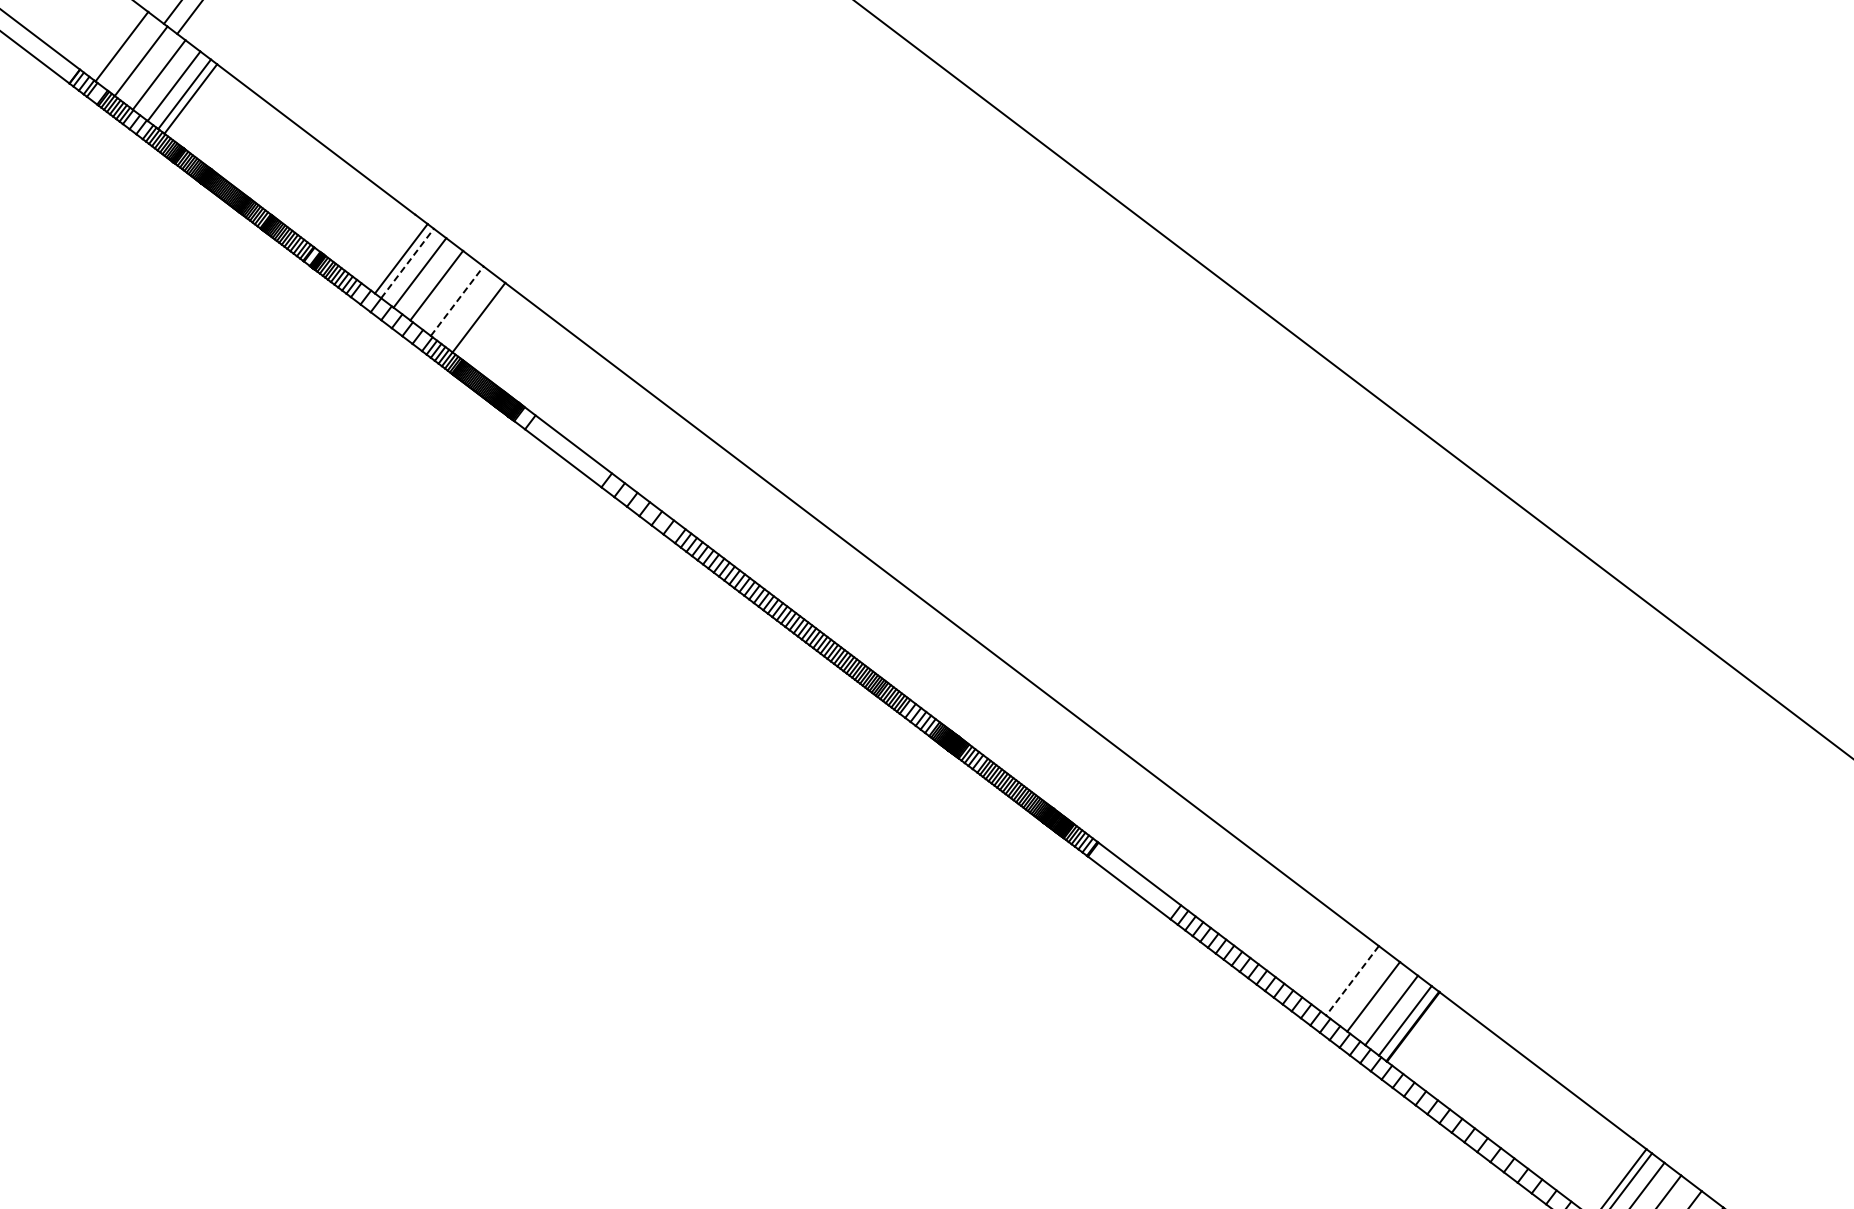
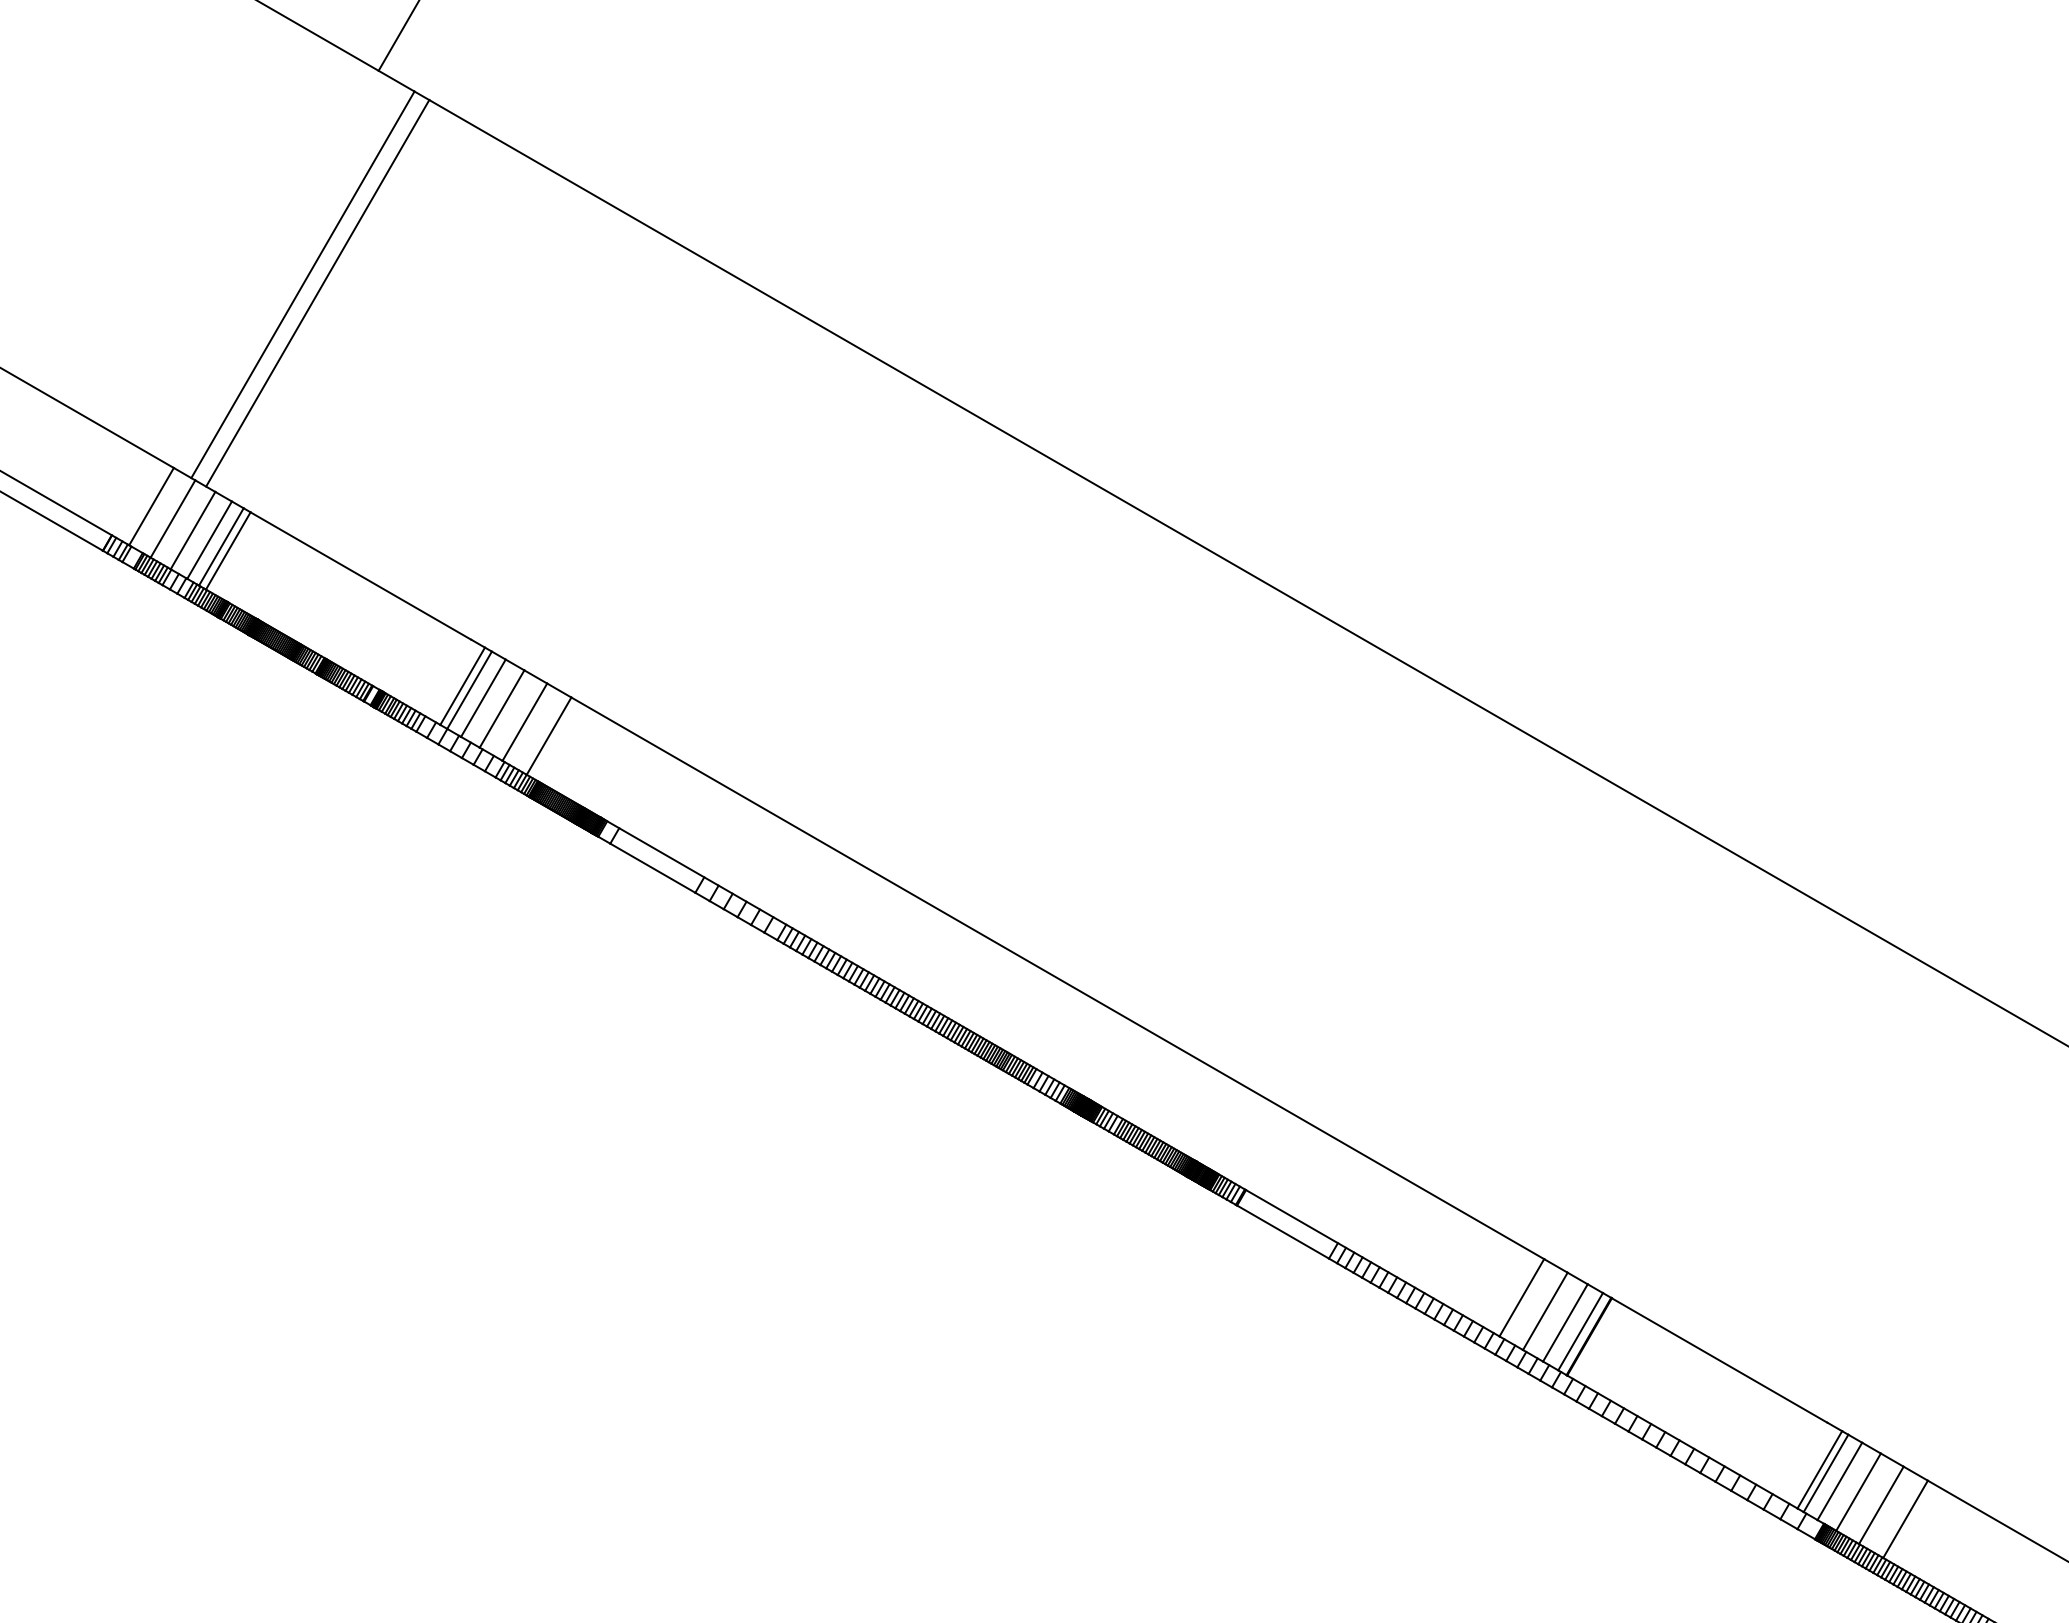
line: (407, 263) -> (469, 690), dashed -> solid
line: (456, 301) -> (524, 722), dashed -> solid
line: (1352, 980) -> (1521, 1297), dashed -> solid

